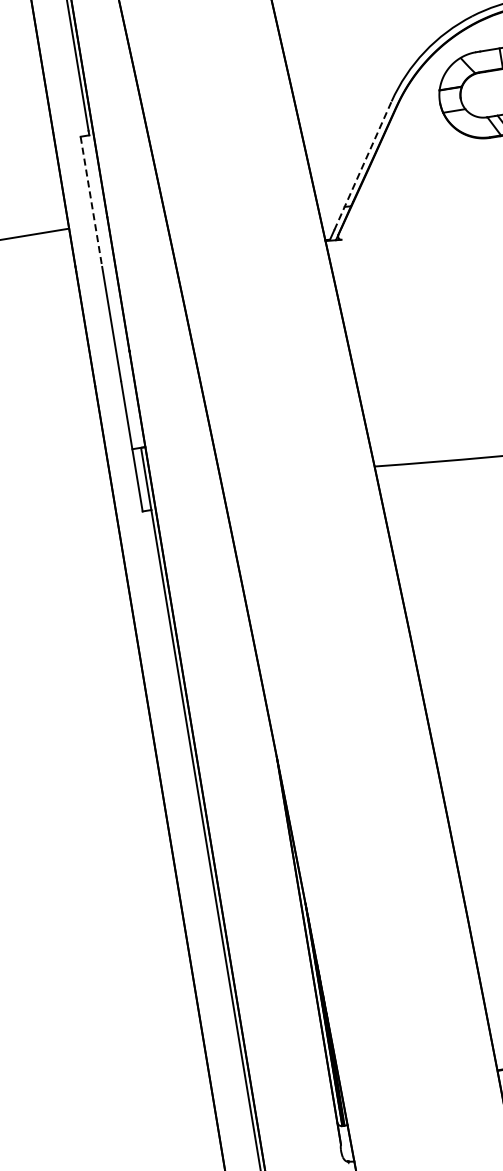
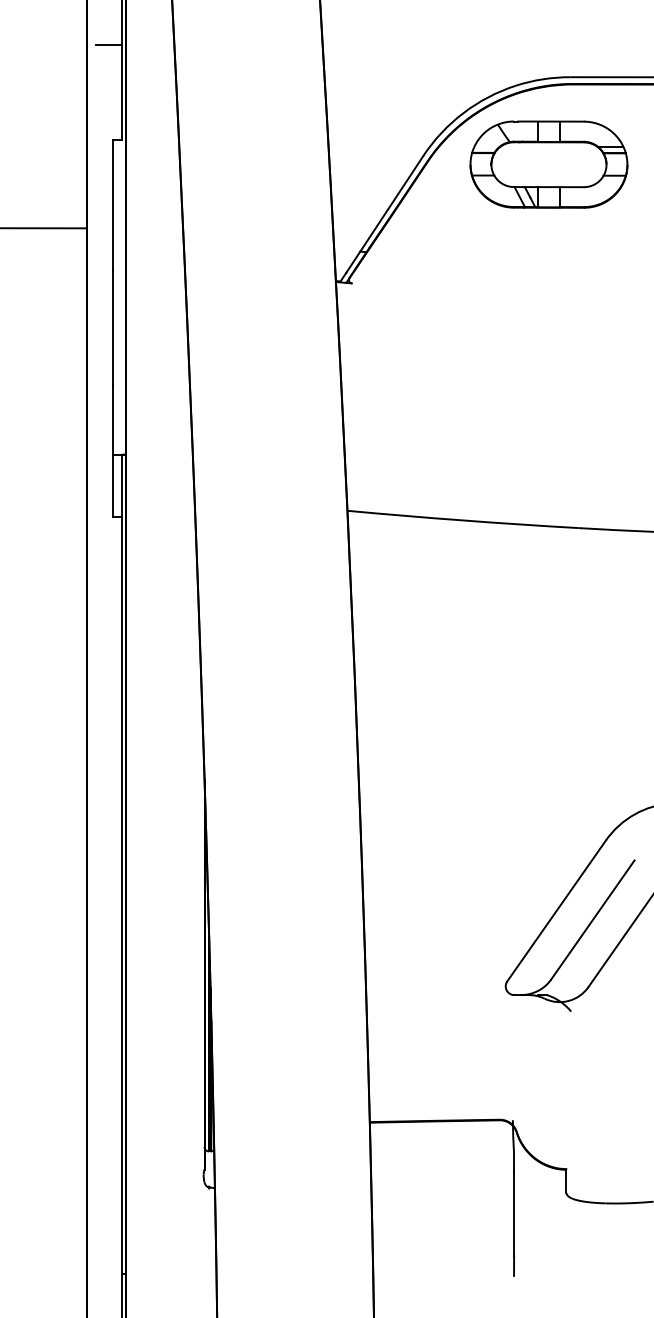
line: (60, 42) -> (108, 44), added
line: (362, 165) -> (384, 214), dashed -> solid
line: (91, 201) -> (113, 205), dashed -> solid

